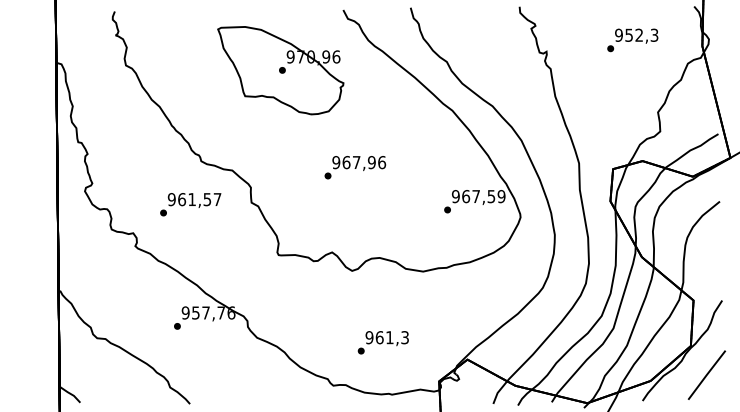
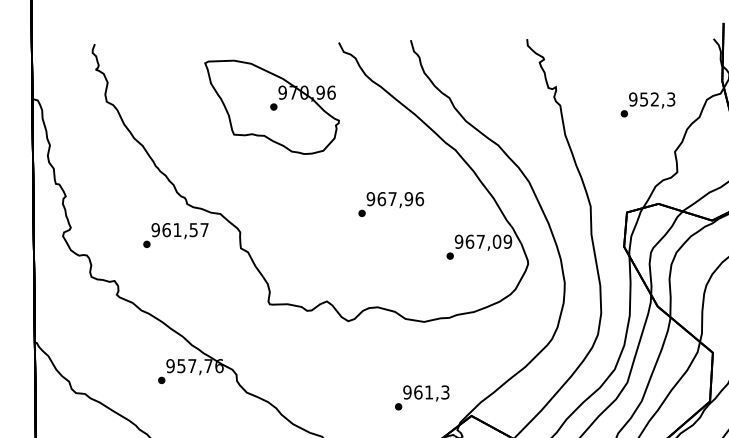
text: (632, 40) -> (647, 105), moved
text: (355, 167) -> (391, 204), moved
text: (491, 196) -> (497, 241), 967,59 -> 967,09
text: (190, 204) -> (175, 235), moved
text: (382, 342) -> (421, 397), moved

